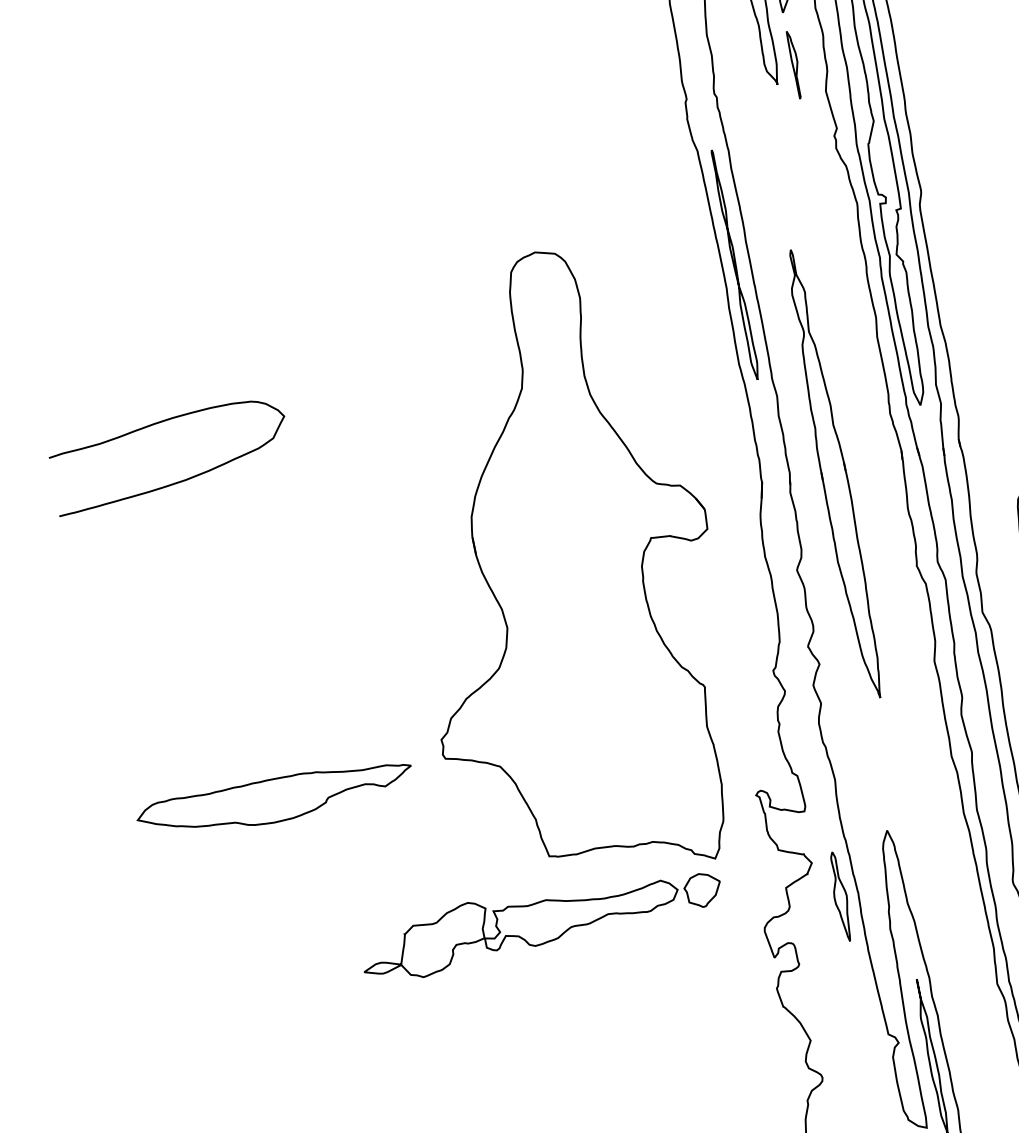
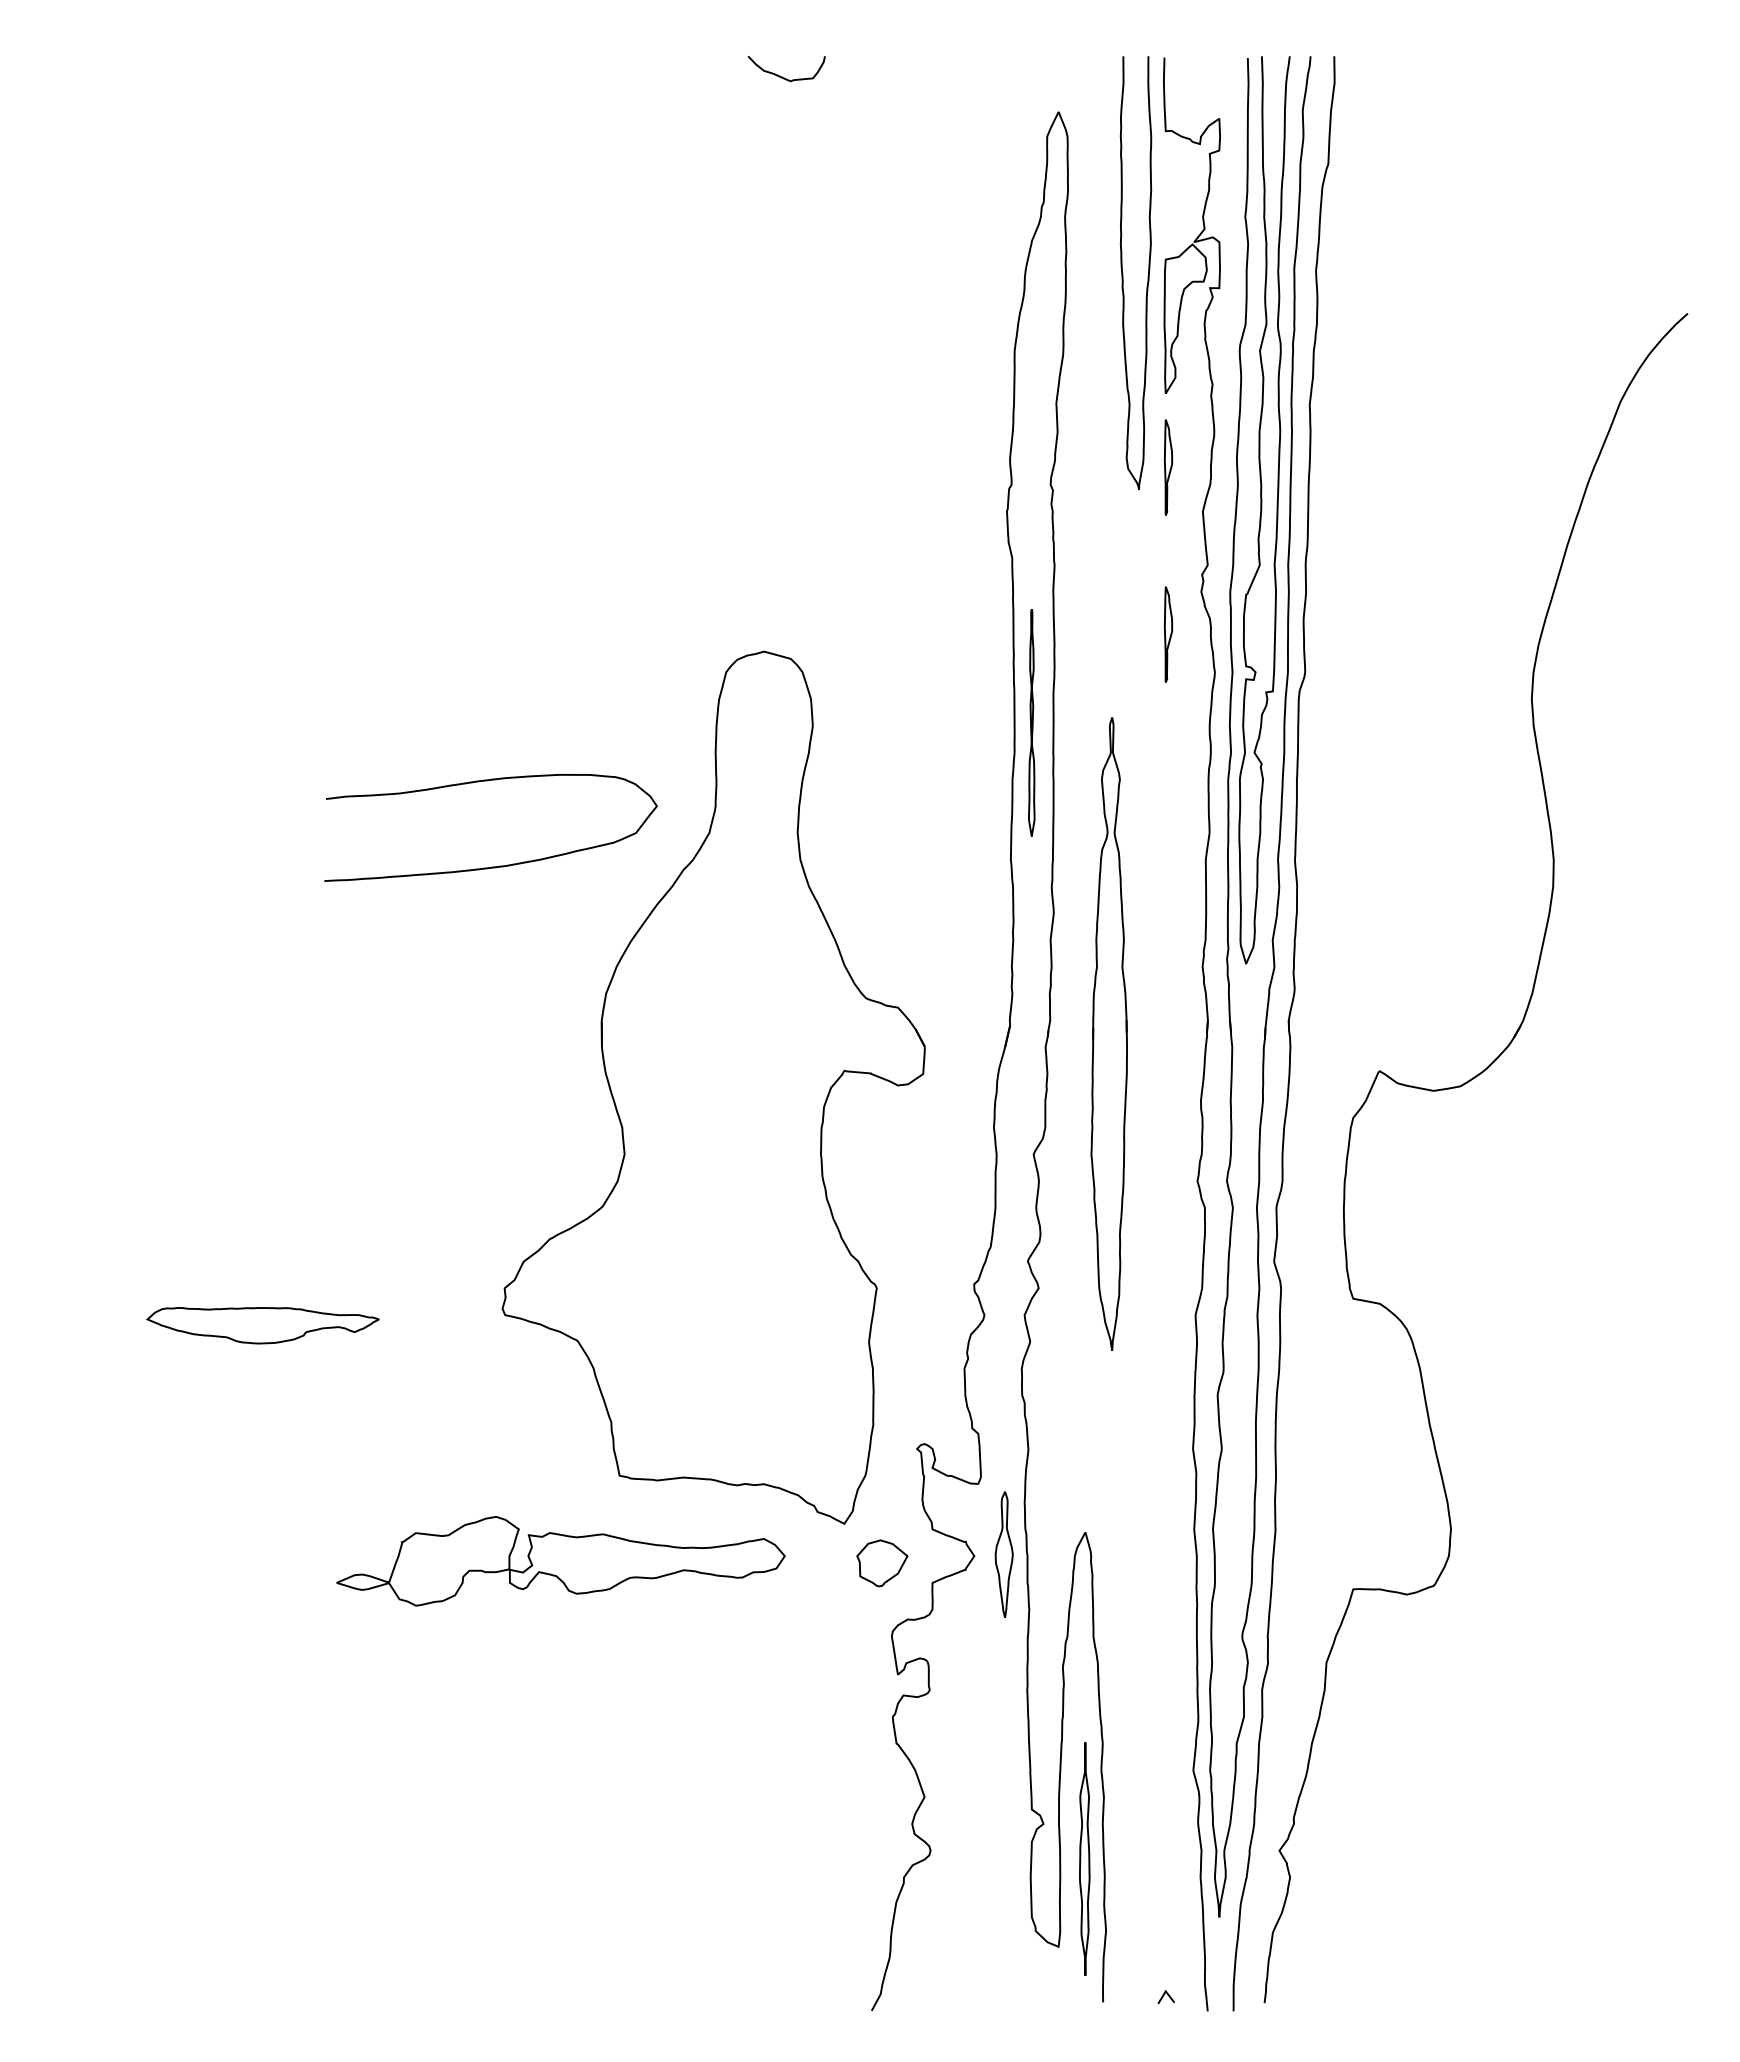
part: (818, 183) -> (1168, 634), added
part: (734, 264) -> (1031, 722), size x0.7
curve: (175, 482) -> (491, 866), moved
part: (275, 800) -> (262, 1325), size x0.6
part: (703, 890) -> (882, 1563), moved
part: (840, 896) -> (1003, 1554), moved

